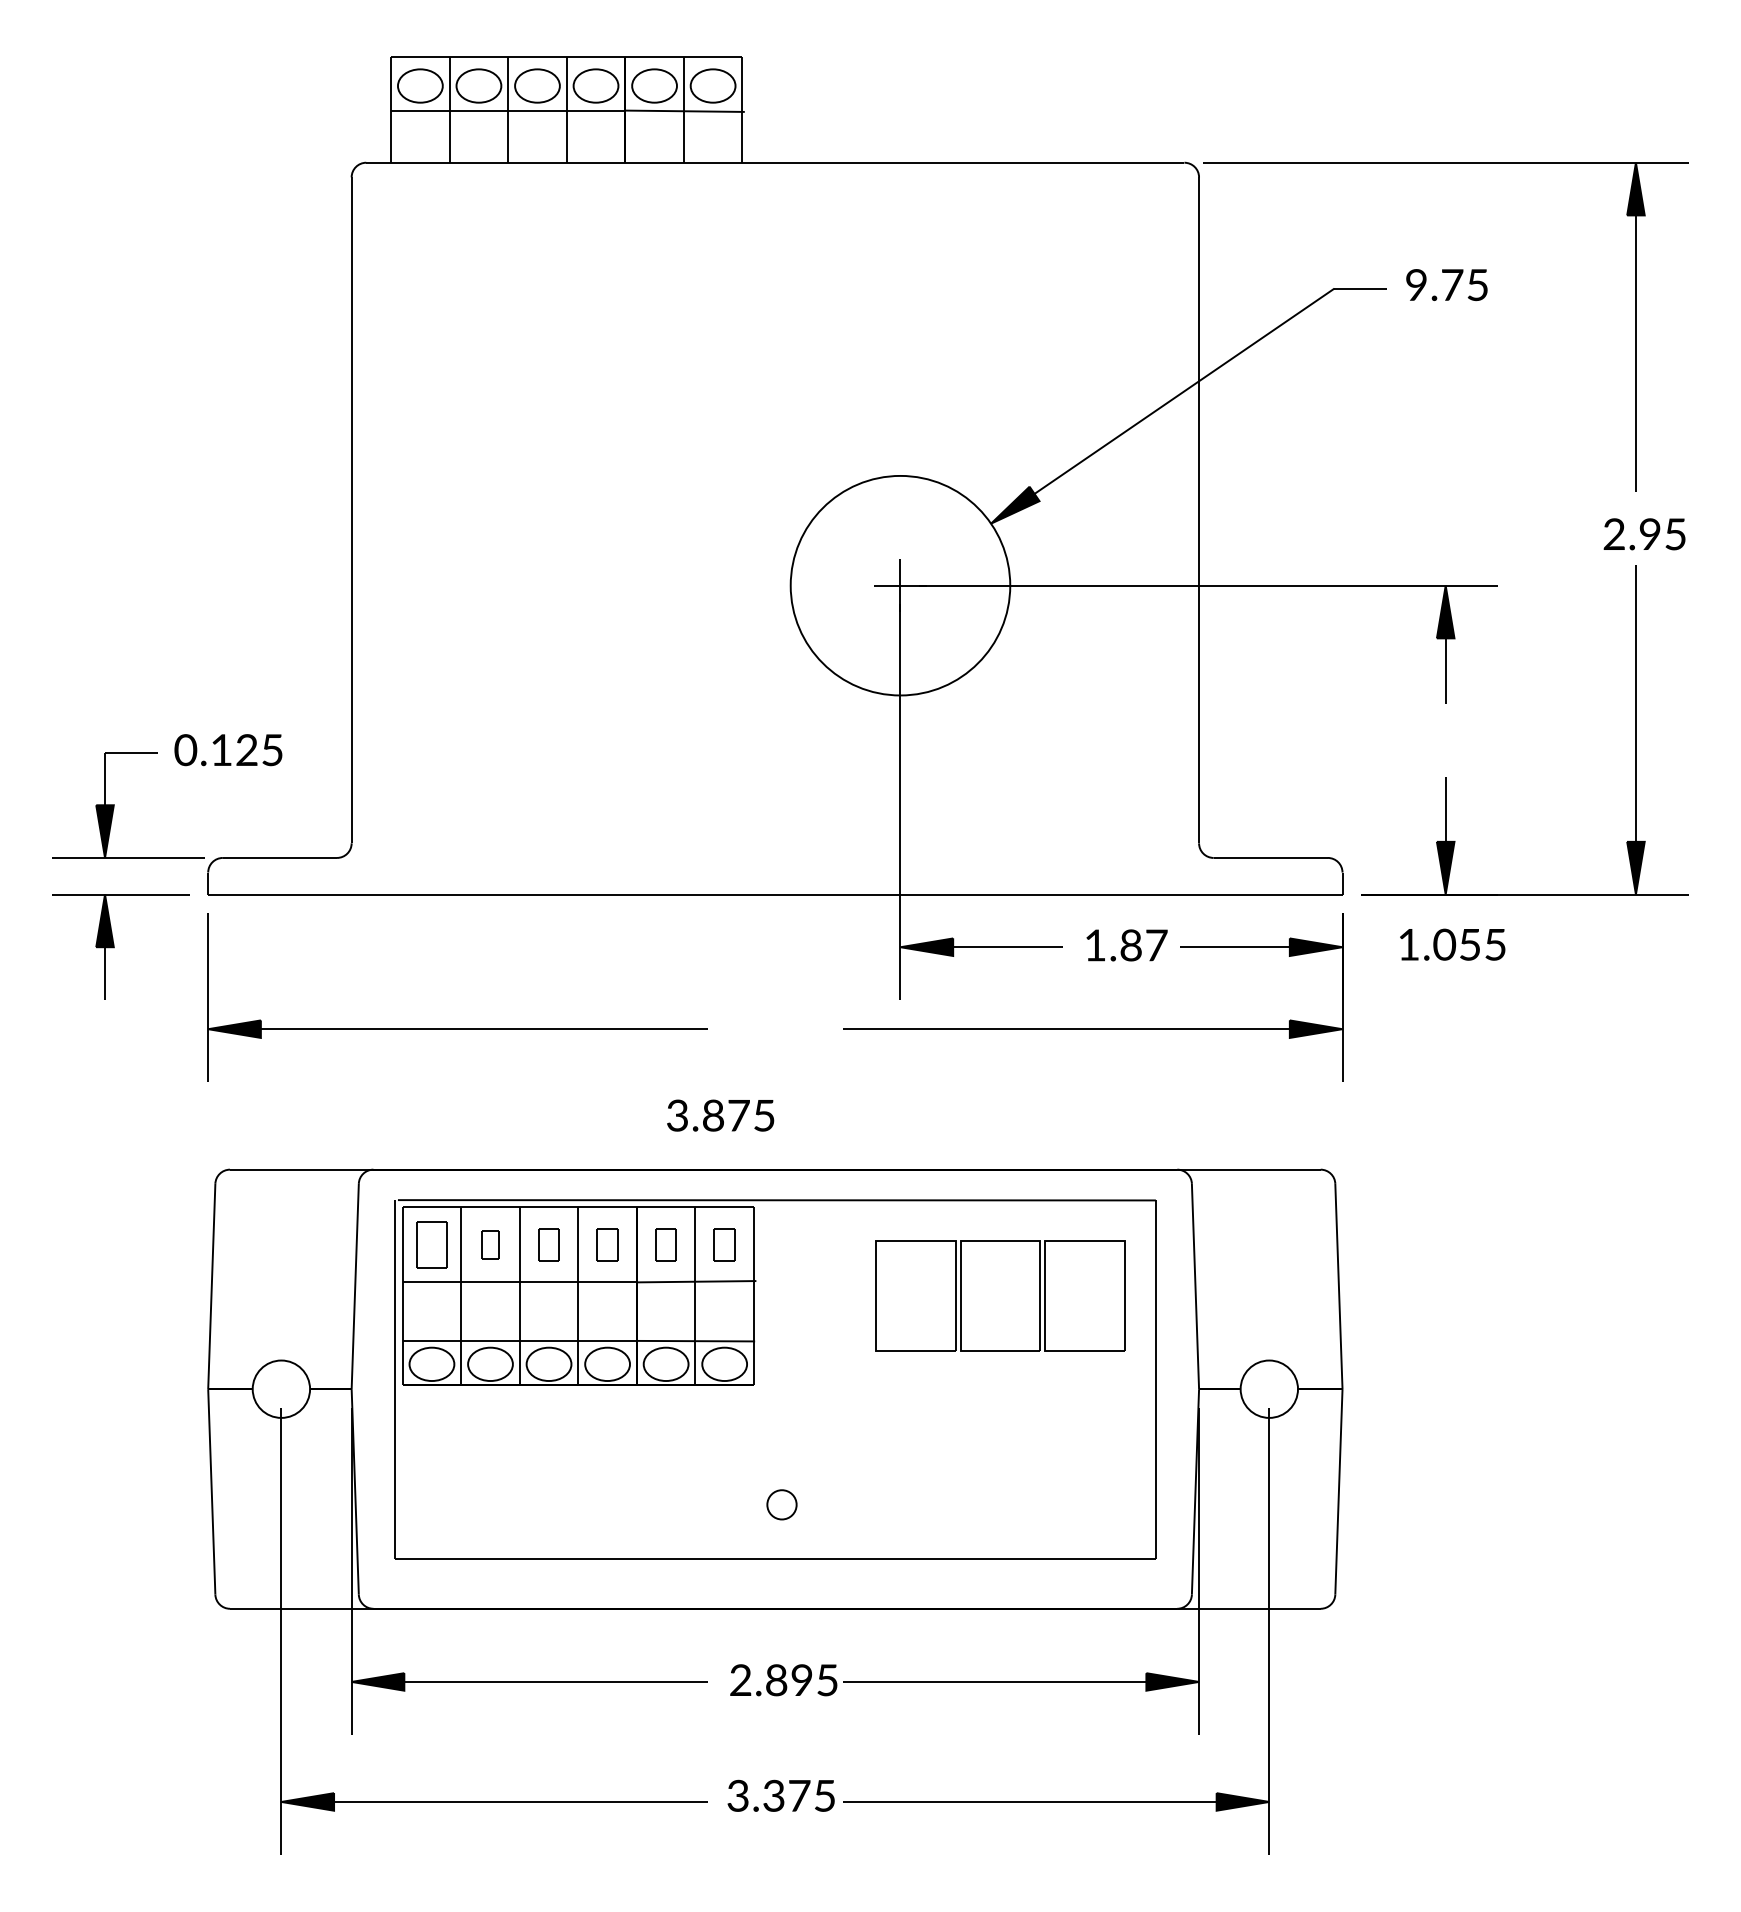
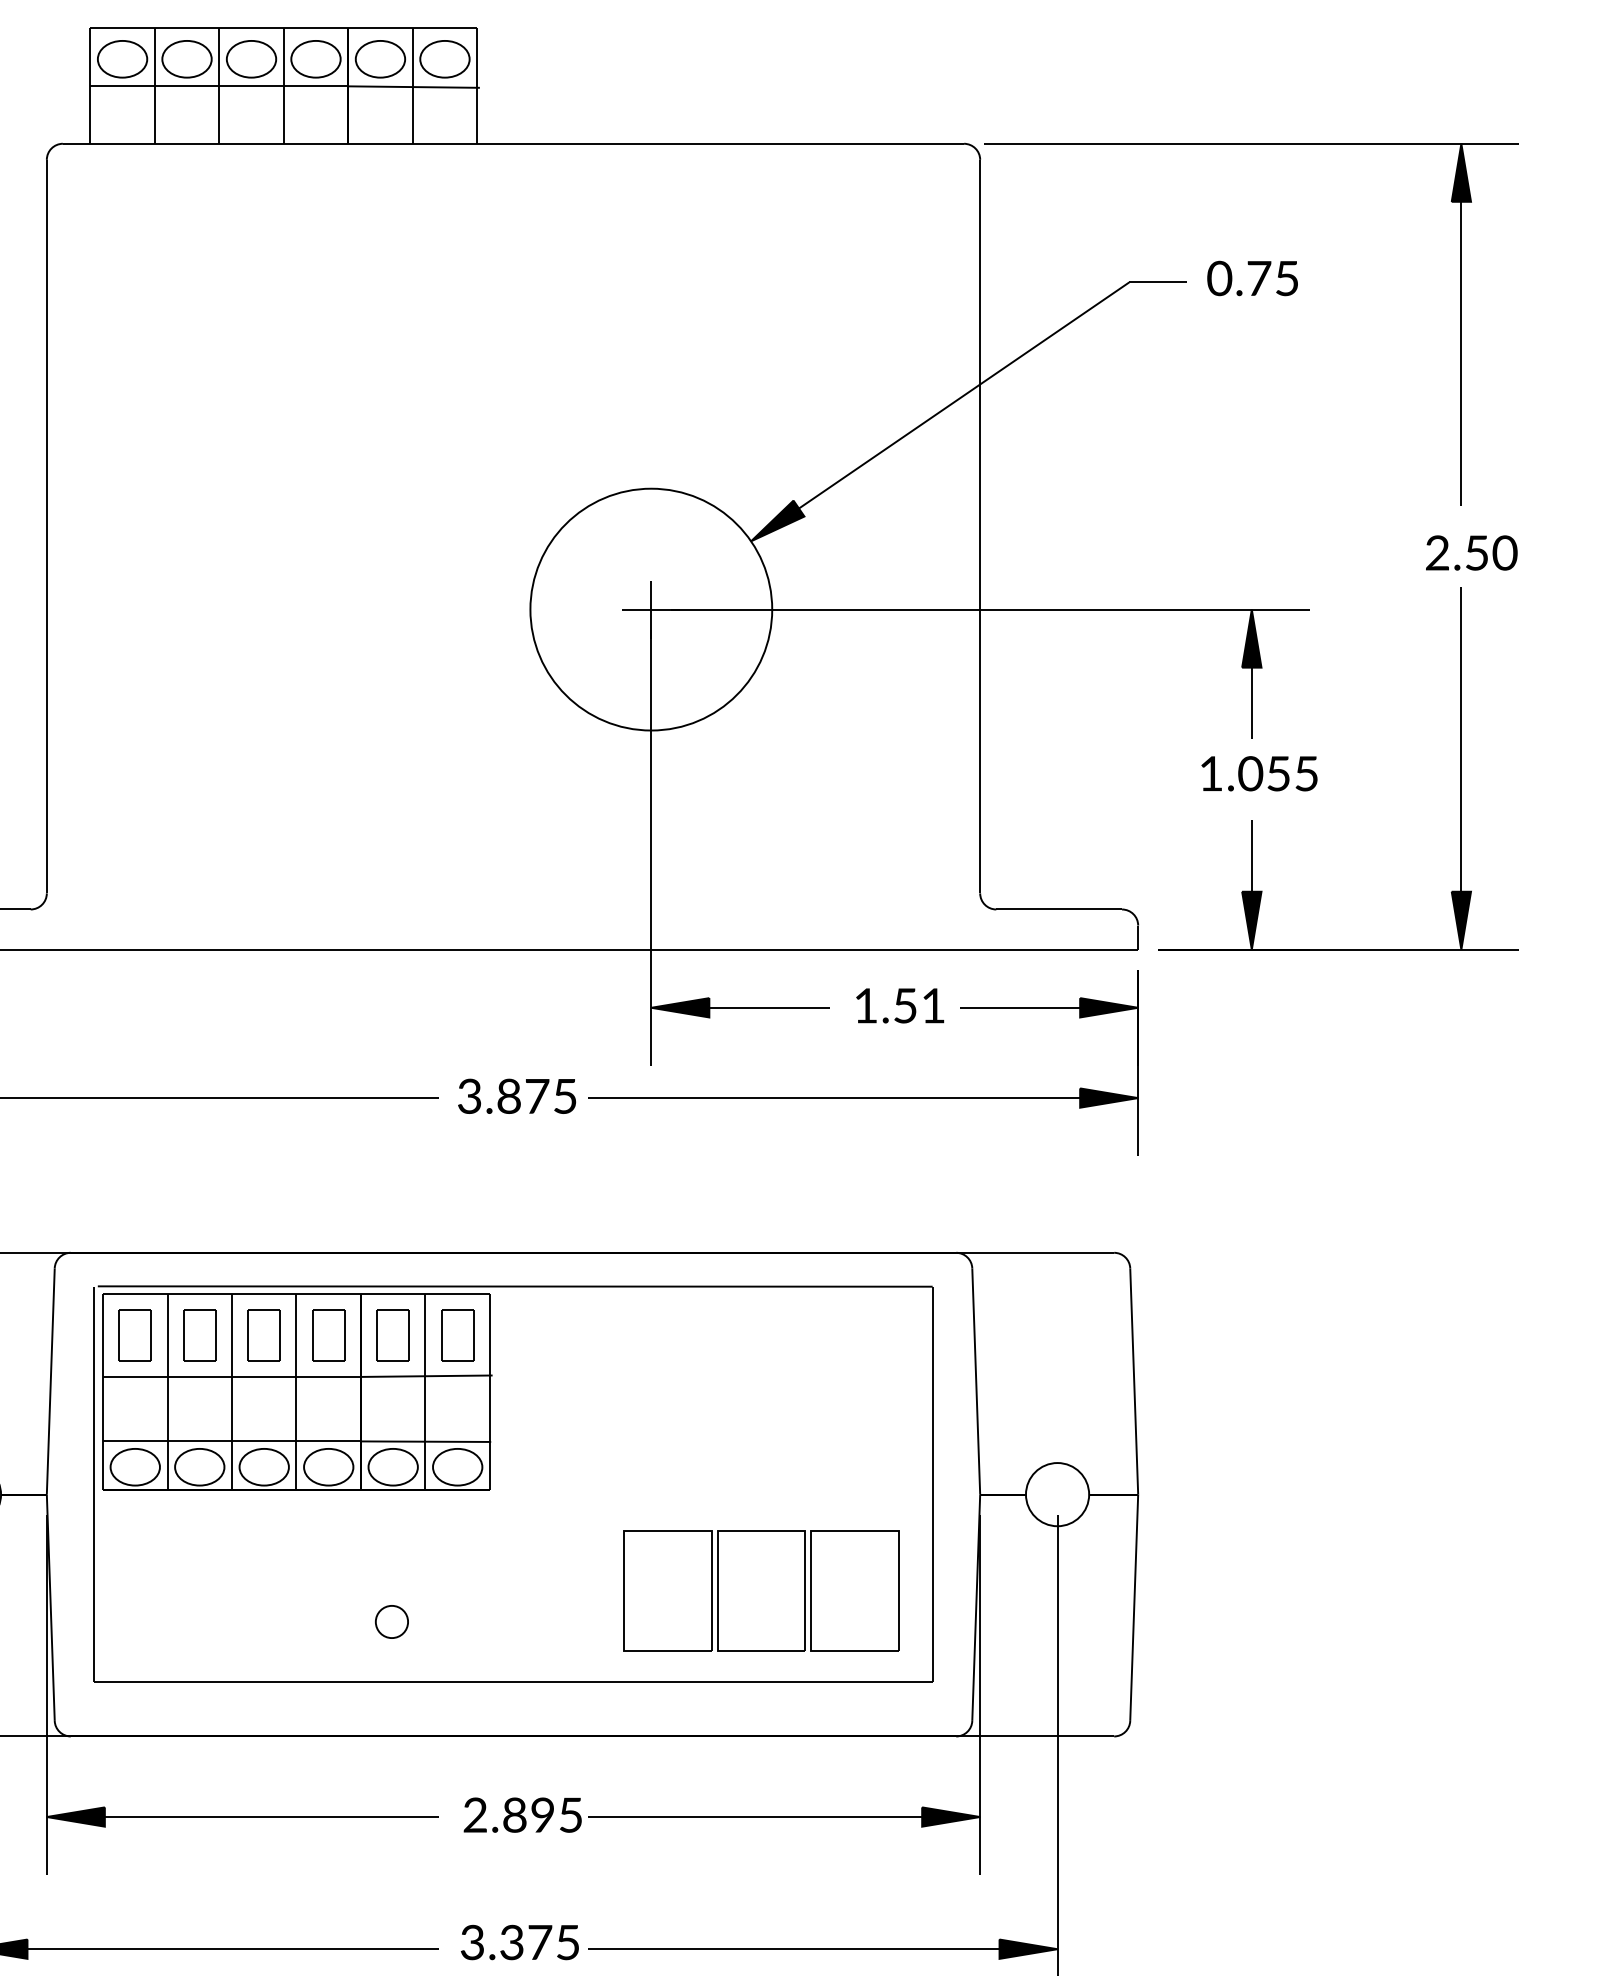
text: (1416, 285) -> (1219, 278), 9.75 -> 0.75
text: (1663, 534) -> (1491, 553), 2.95 -> 2.50
text: (1452, 944) -> (1259, 773), moved
text: (1143, 945) -> (918, 1005), 1.87 -> 1.51
text: (720, 1115) -> (516, 1096), moved
part: (490, 1244) -> (199, 1335), size x1.67
part: (548, 1244) -> (263, 1335), size x1.43
part: (607, 1244) -> (328, 1335), size x1.43
part: (665, 1244) -> (392, 1335), size x1.43
part: (724, 1244) -> (457, 1335), size x1.43
part: (1000, 1295) -> (761, 1590), moved
part: (781, 1504) -> (391, 1621), moved

